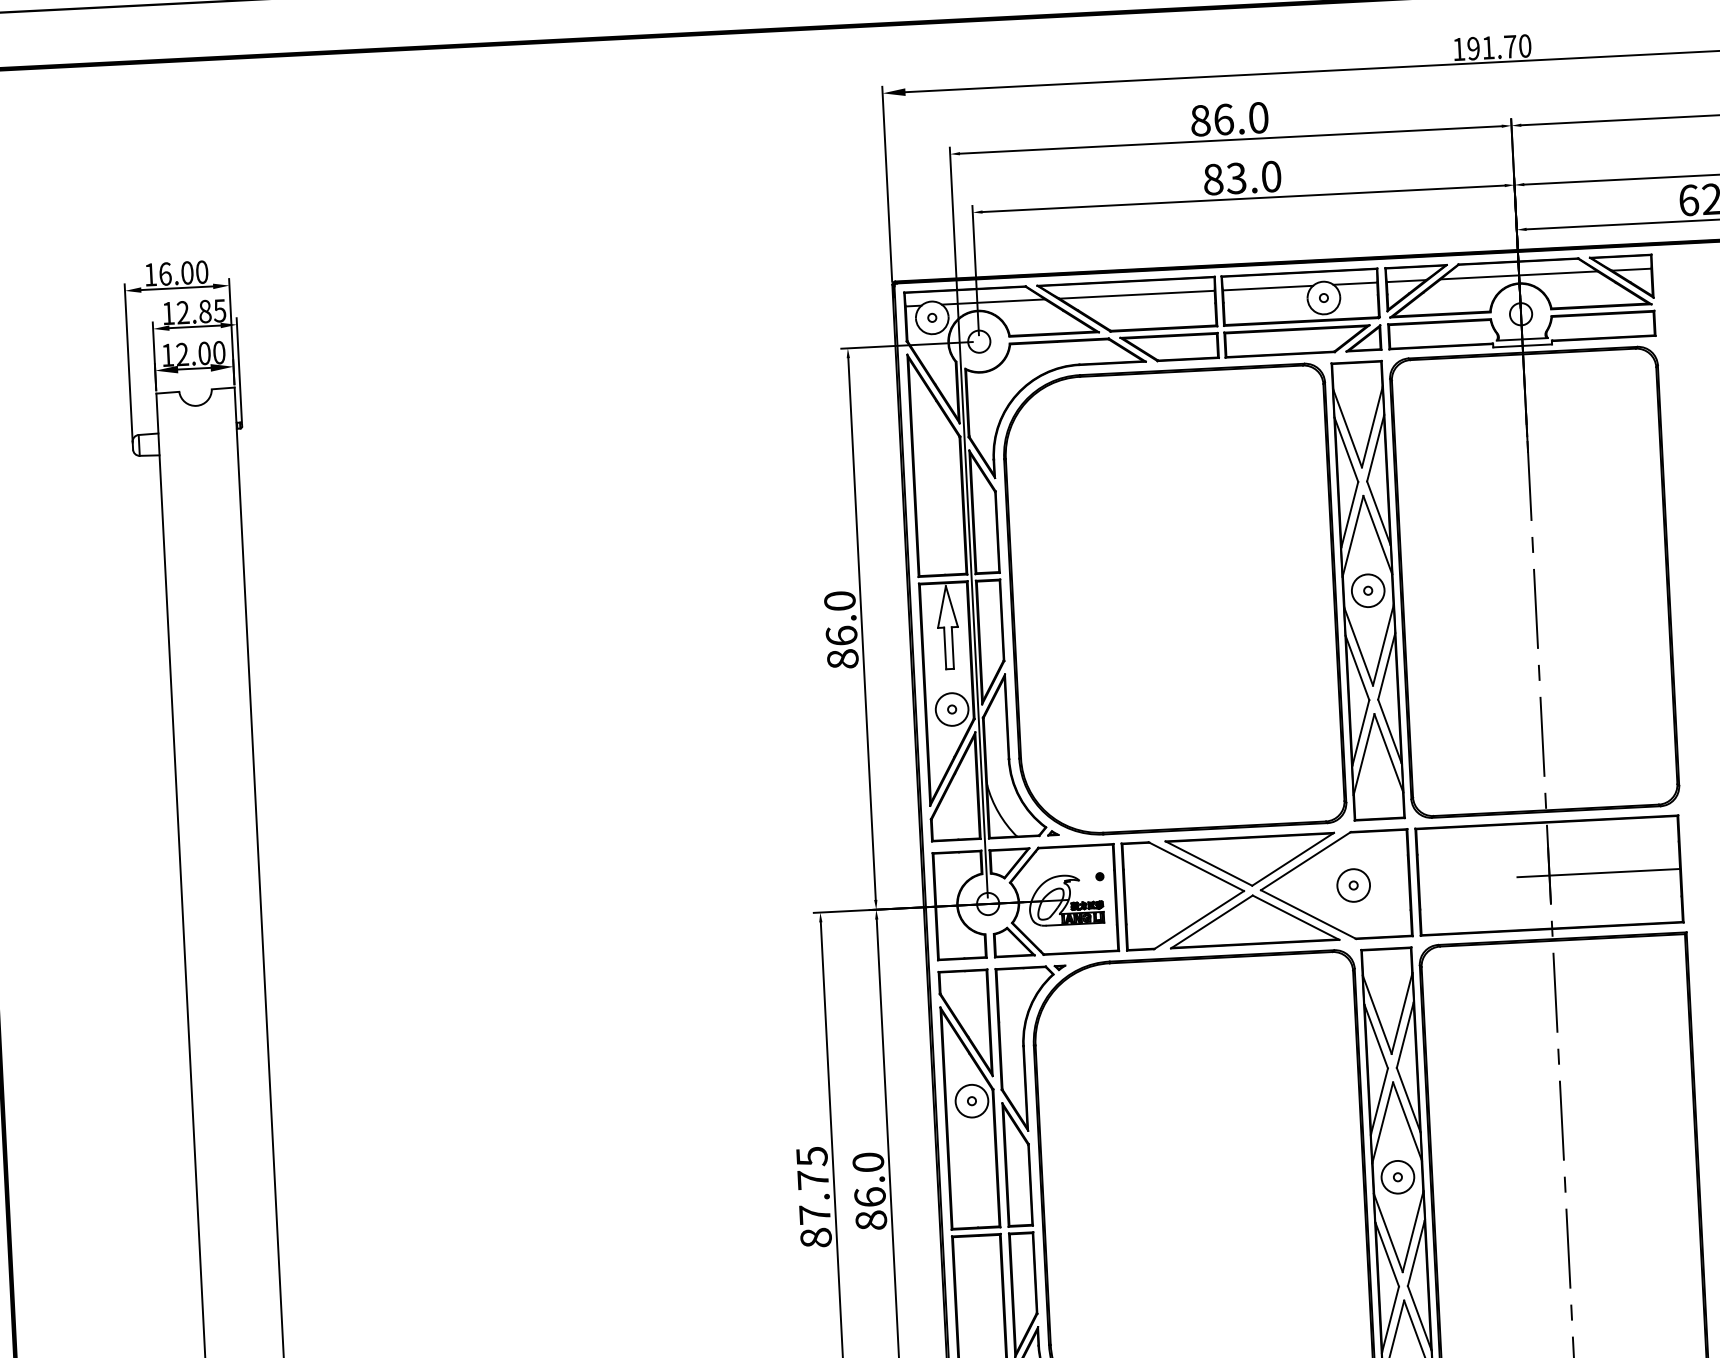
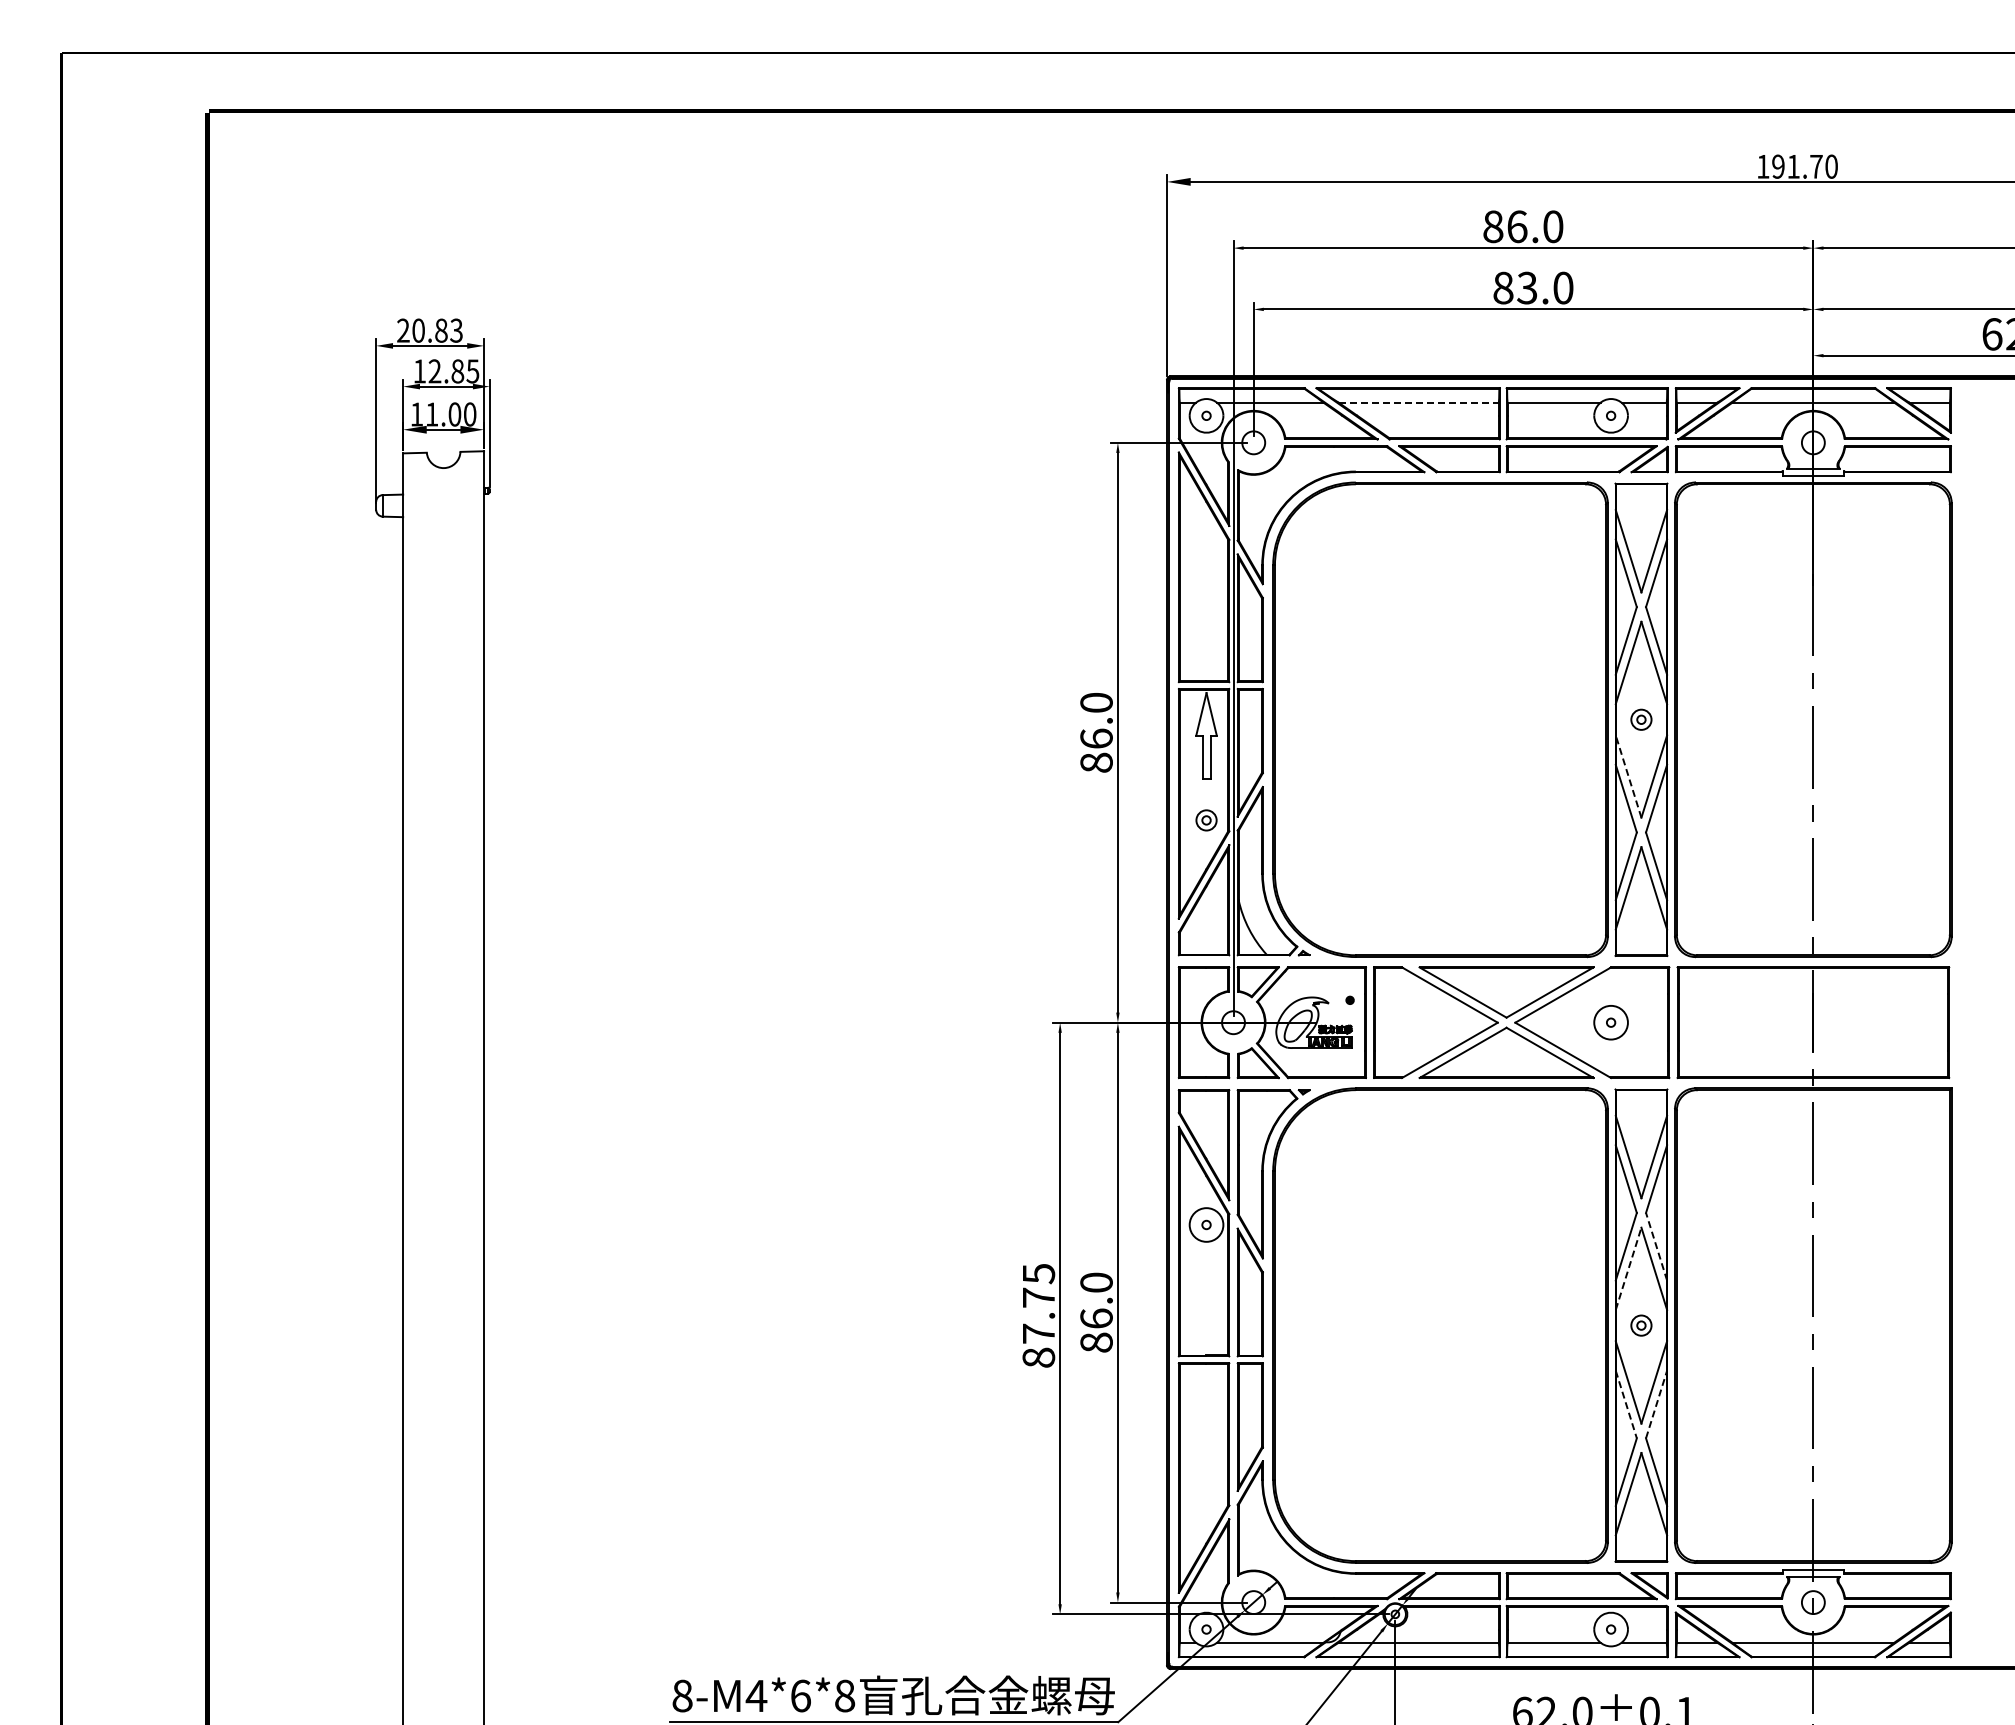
text: (175, 273) -> (429, 330), 16.00 -> 20.83
line: (1137, 294) -> (1419, 402), solid -> dashed
text: (181, 354) -> (431, 414), 12.00 -> 11.00
circle: (1368, 590) -> (1641, 719), size x0.6
line: (1358, 646) -> (1628, 776), solid -> dashed
circle: (952, 709) -> (1206, 820), size x0.6
line: (1598, 872) -> (1864, 1022), removed
line: (1408, 1099) -> (1656, 1246), solid -> dashed
line: (1382, 1122) -> (1628, 1268), solid -> dashed
circle: (1397, 1177) -> (1641, 1325), size x0.6
line: (1416, 1252) -> (1656, 1404), solid -> dashed
line: (1387, 1255) -> (1626, 1405), solid -> dashed

